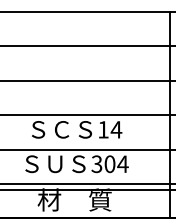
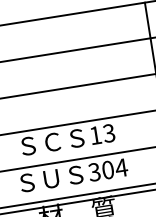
text: (116, 129) -> (109, 133), 14 -> 13

